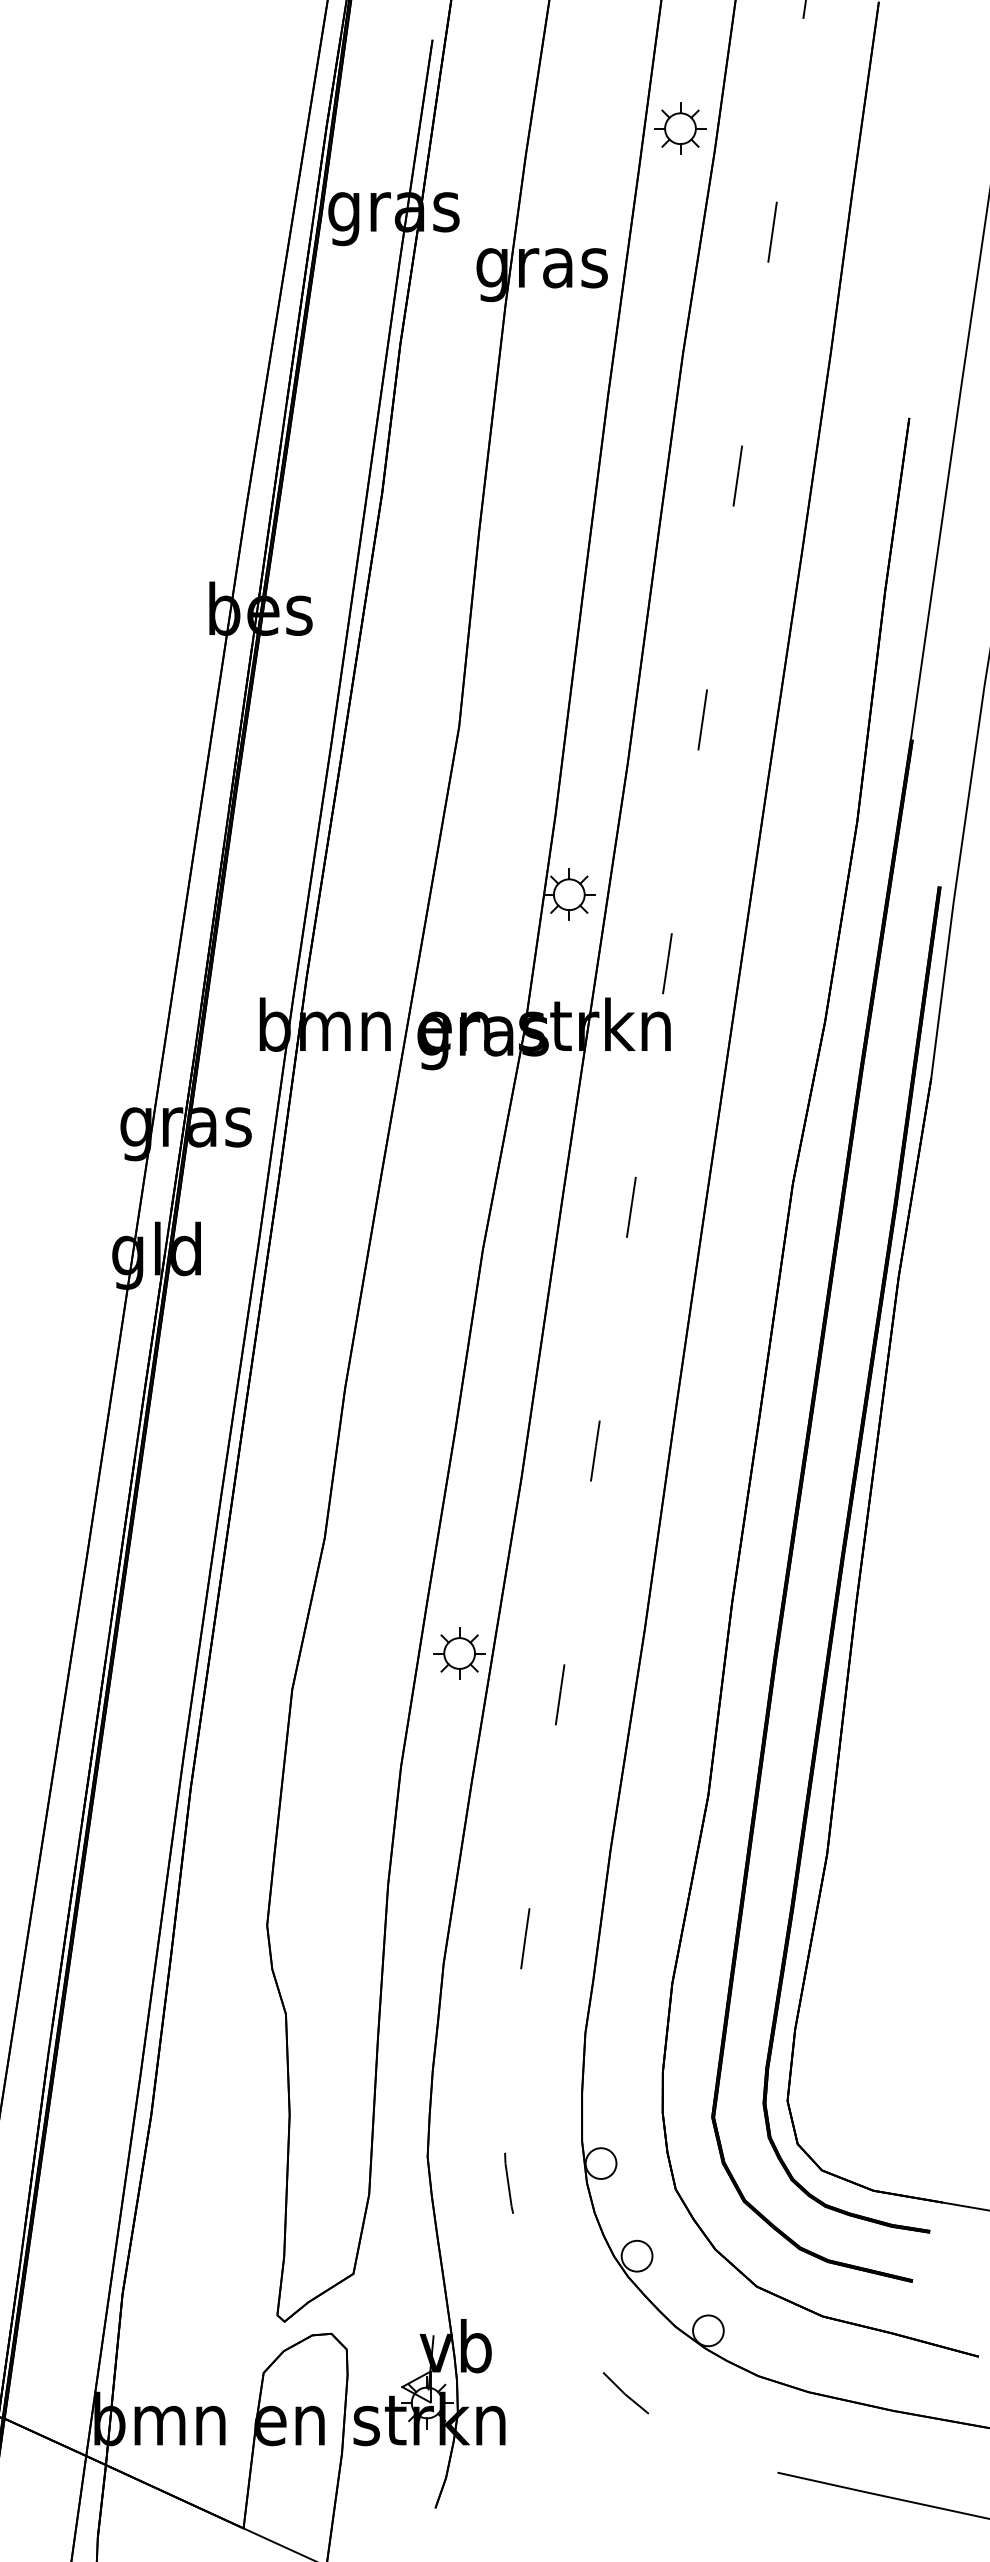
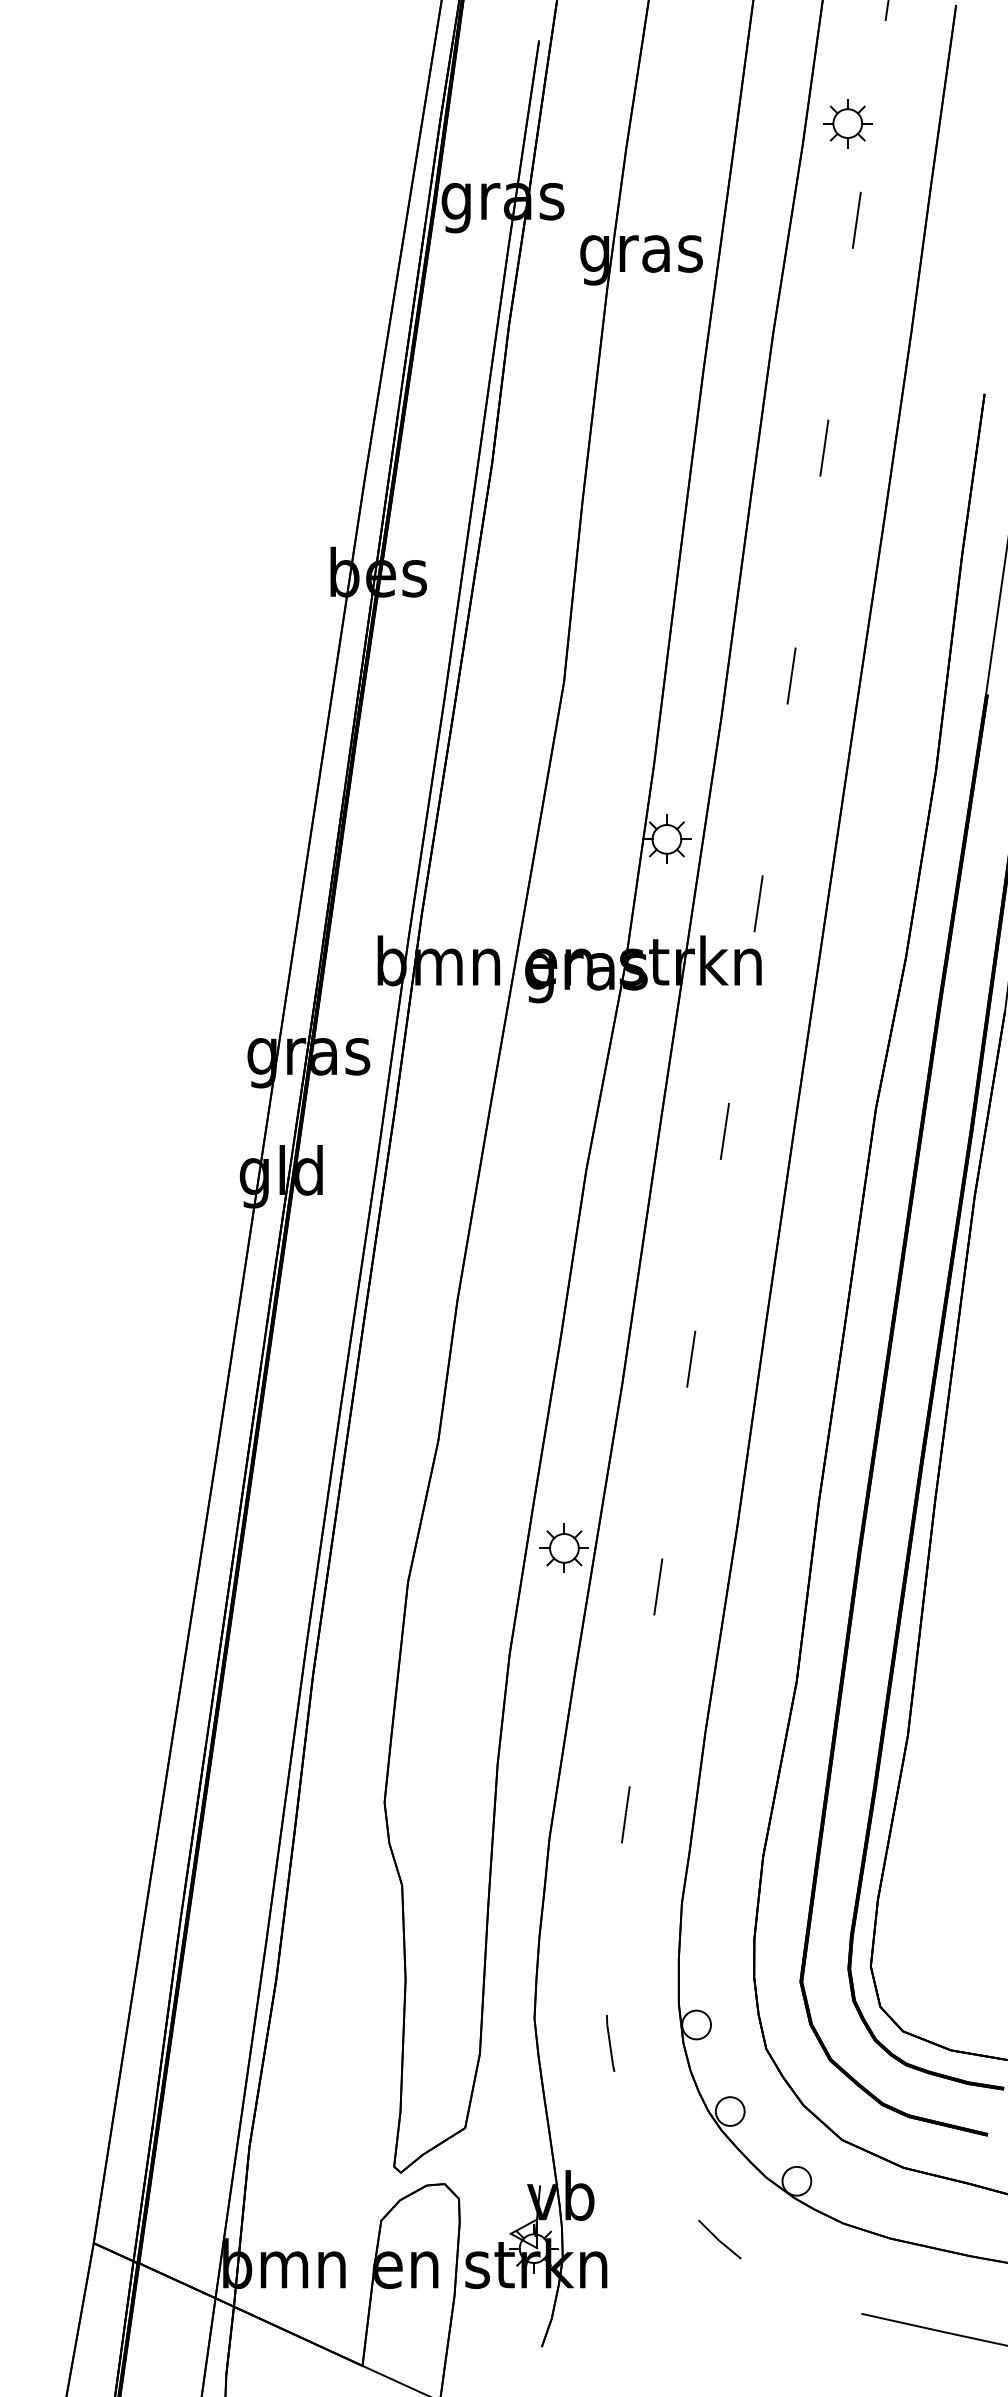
part: (680, 128) -> (847, 123), moved

